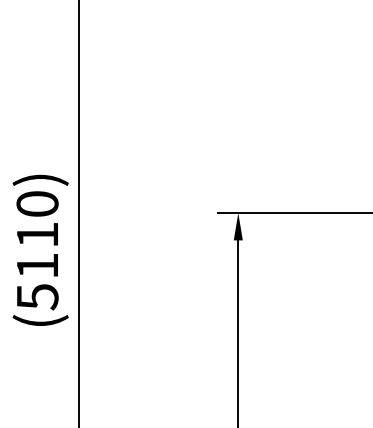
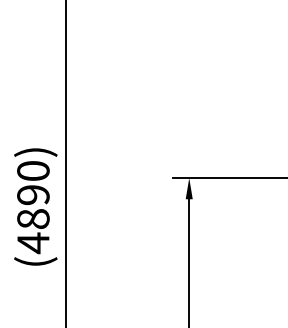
text: (37, 266) -> (33, 219), (5110) -> (4890)

